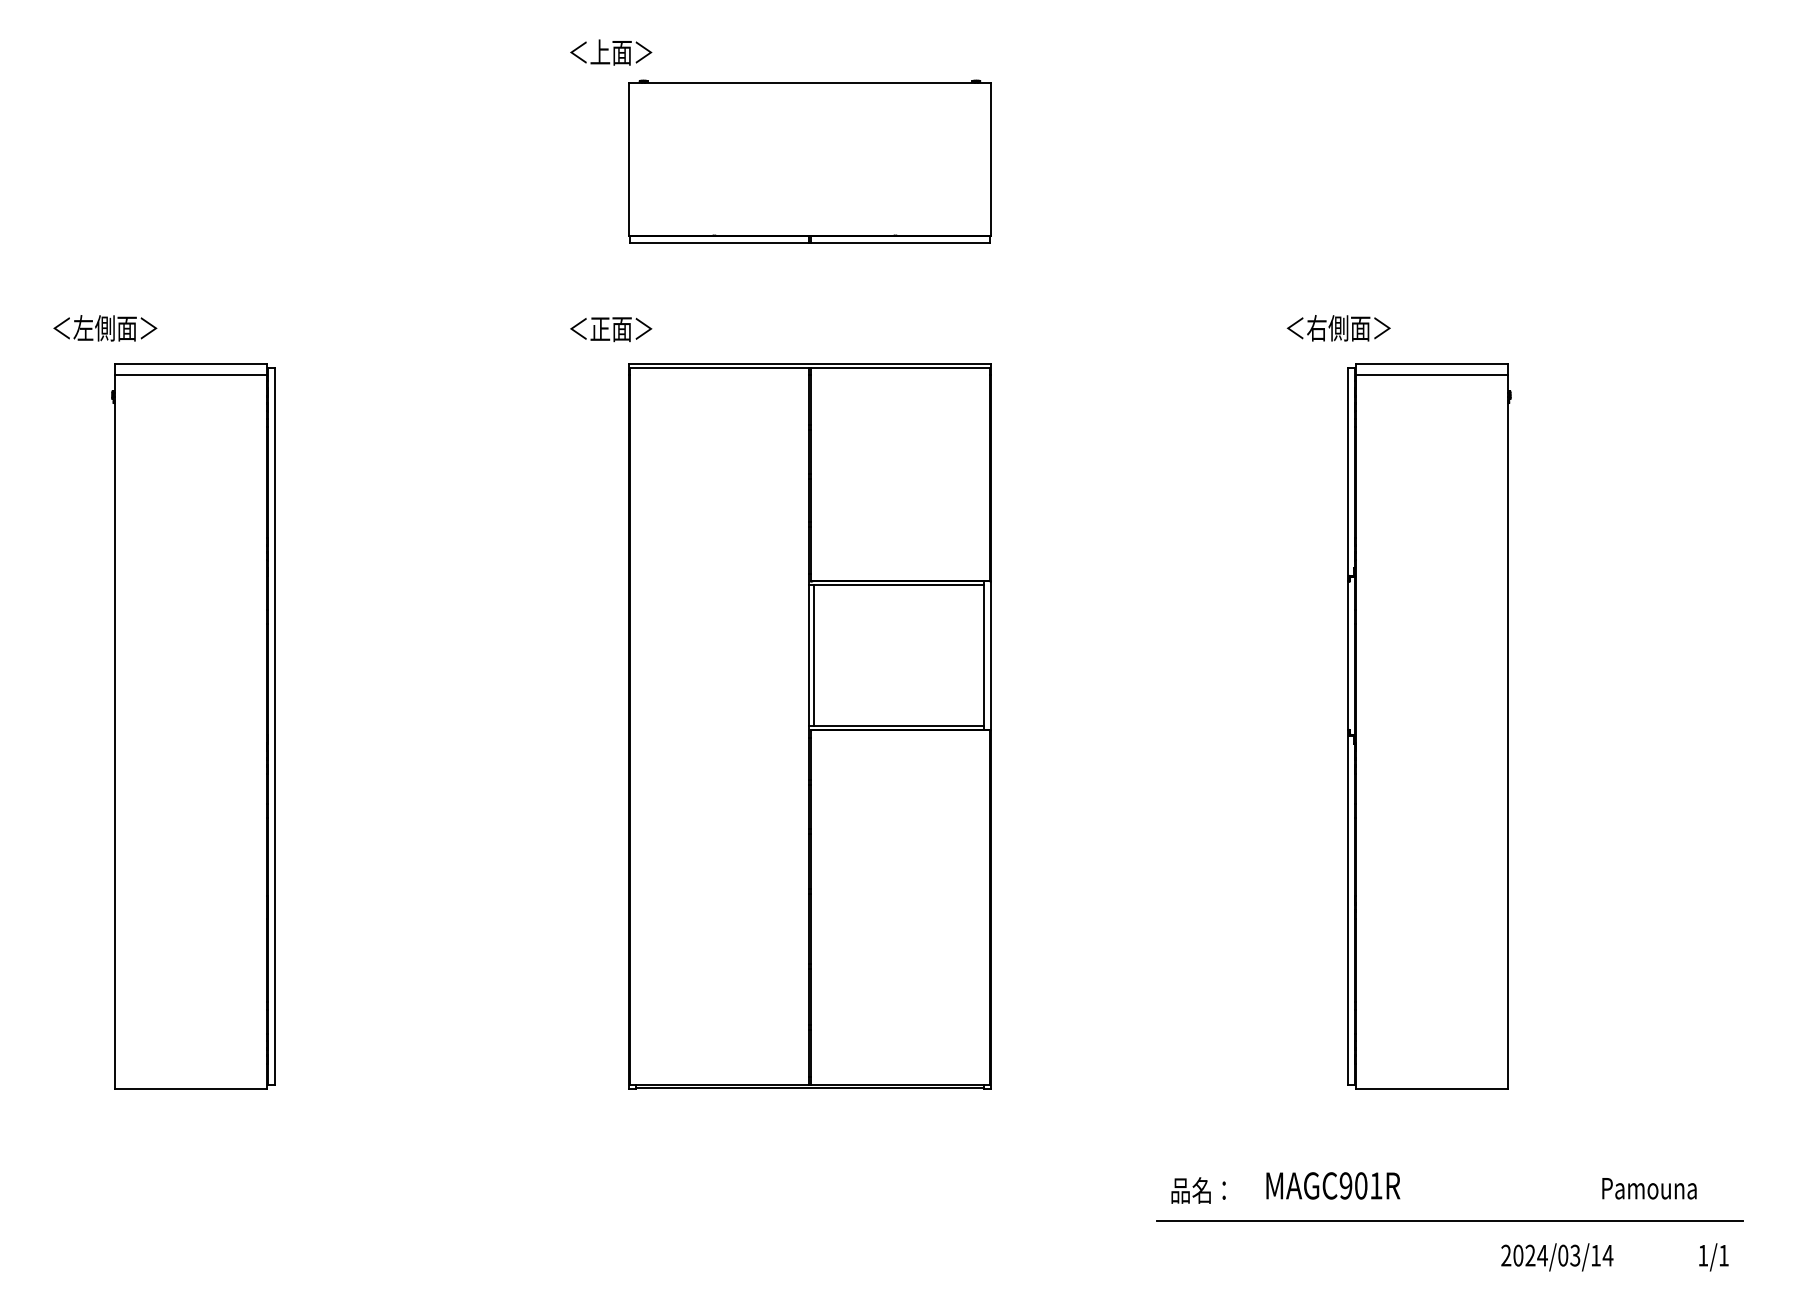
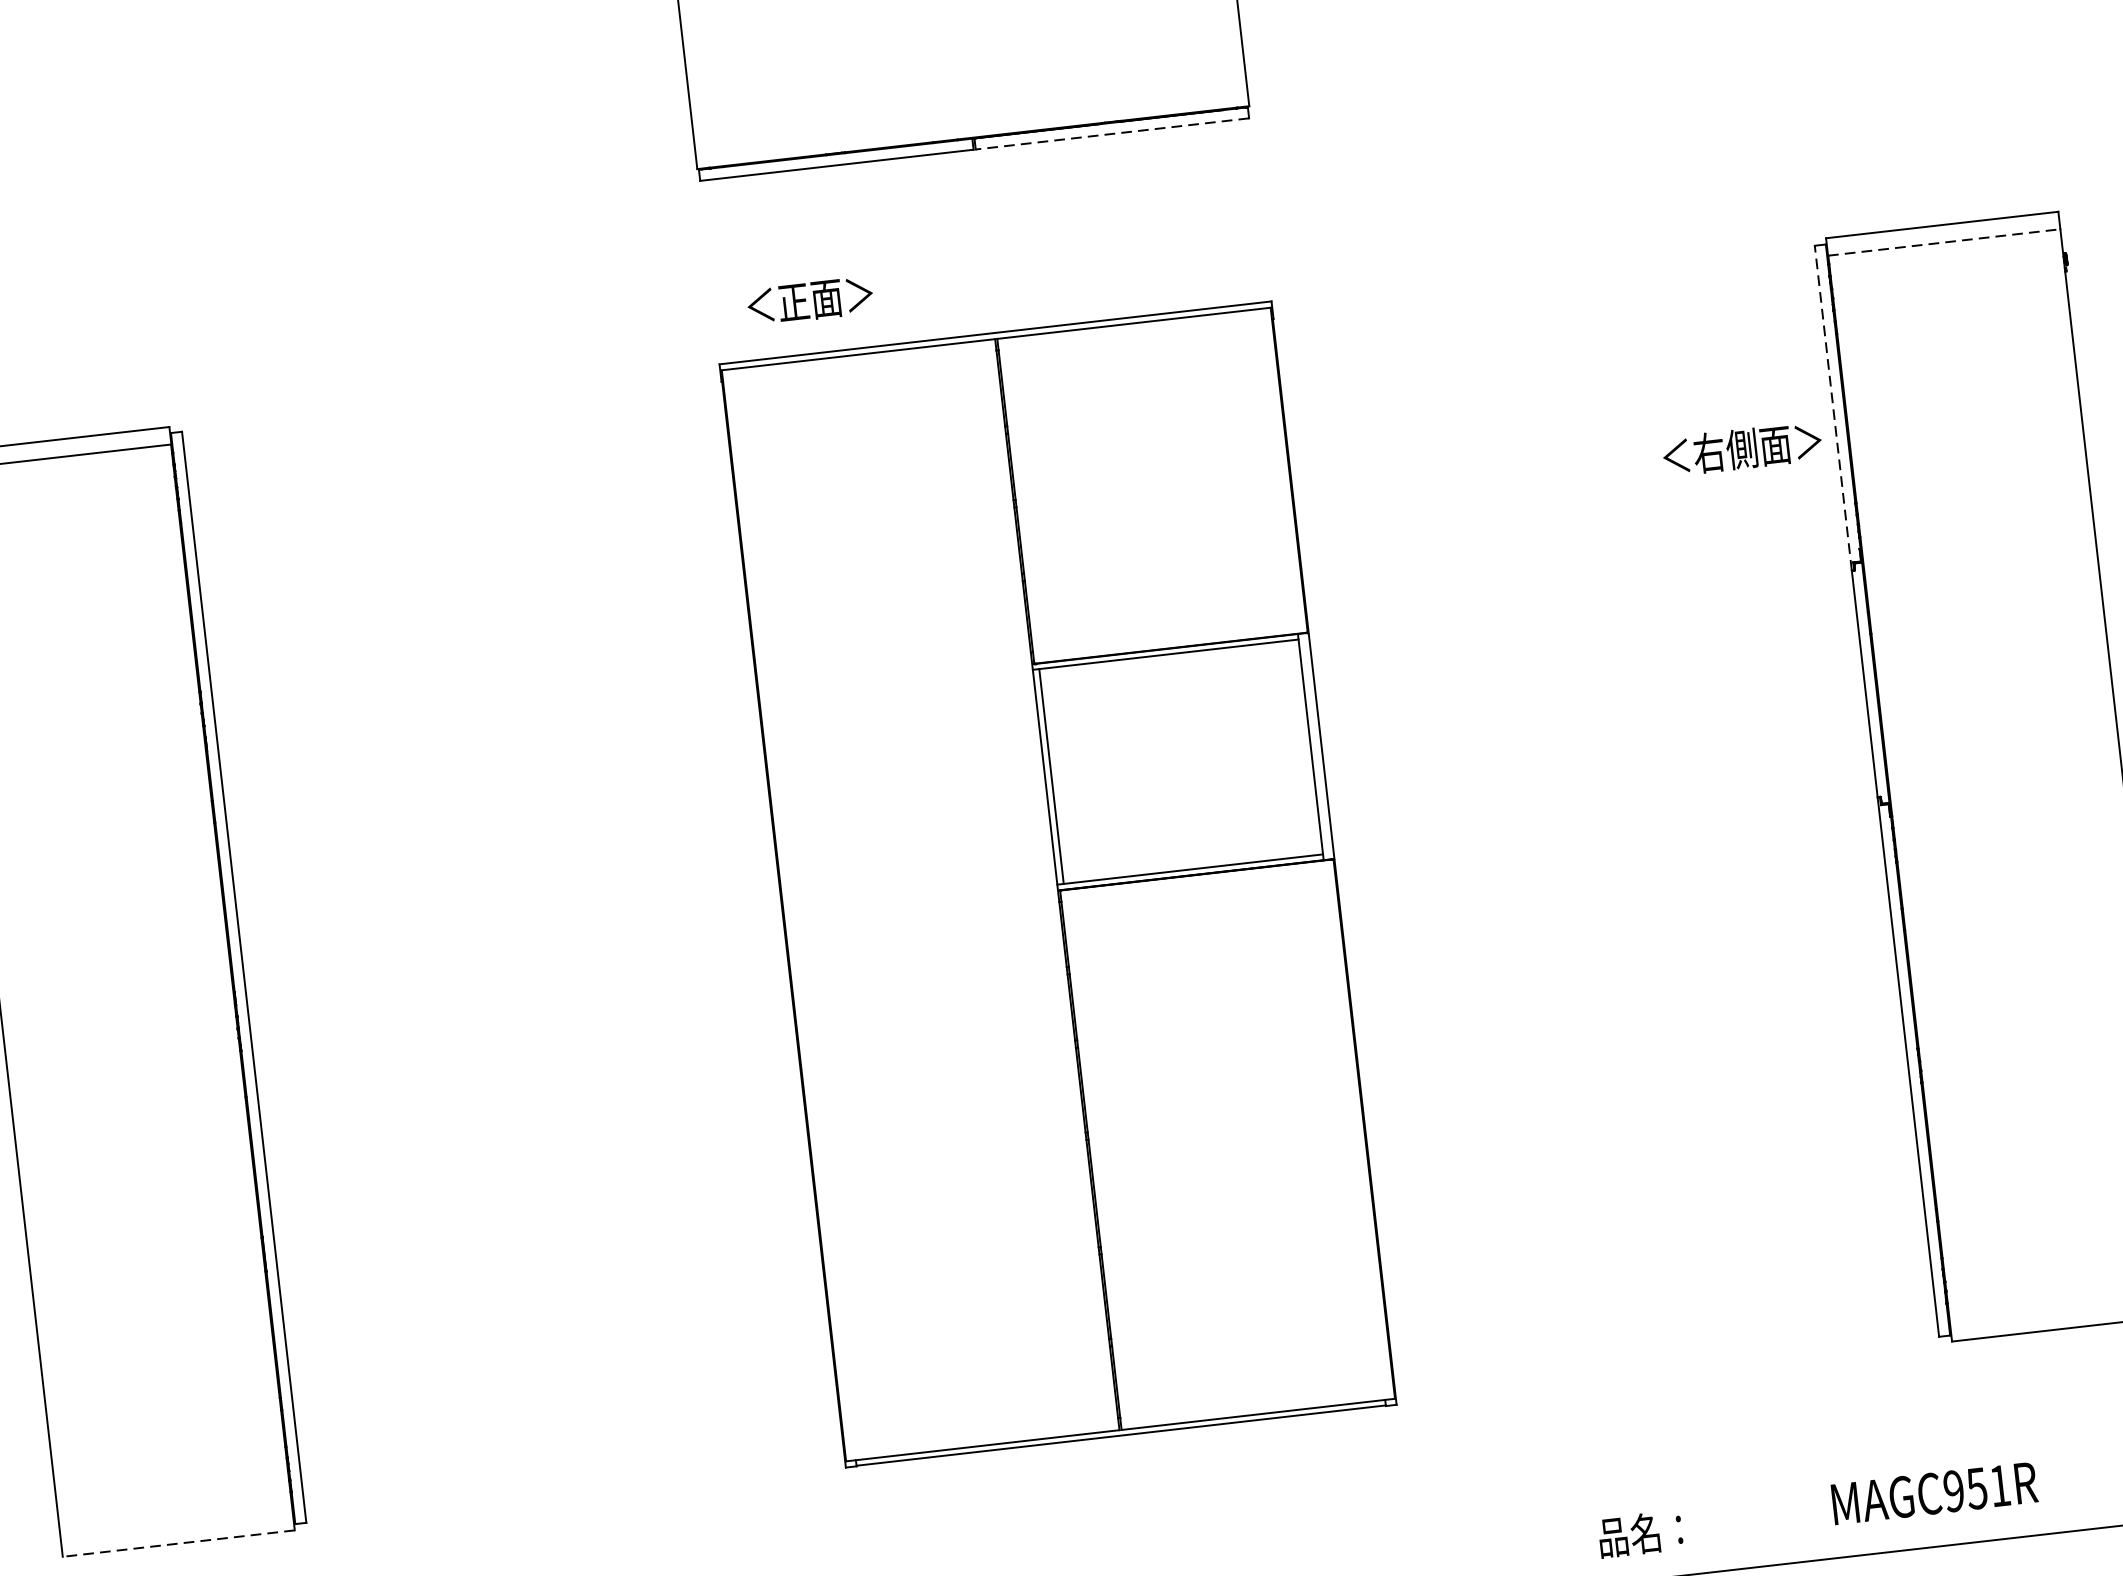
line: (900, 243) -> (1112, 134), solid -> dashed
text: (1338, 328) -> (1741, 449), moved
text: (611, 329) -> (810, 301), moved
line: (1432, 375) -> (1945, 242), solid -> dashed
line: (1347, 474) -> (1832, 408), solid -> dashed
line: (190, 1088) -> (178, 1543), solid -> dashed
text: (1360, 1185) -> (1975, 1488), MAGC901R -> MAGC951R
text: (1198, 1190) -> (1640, 1534), moved

